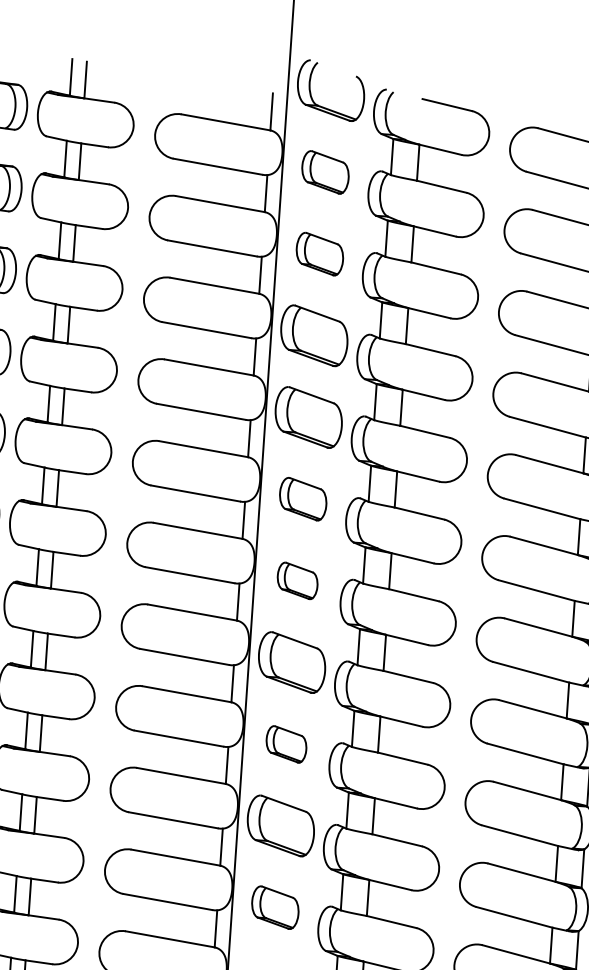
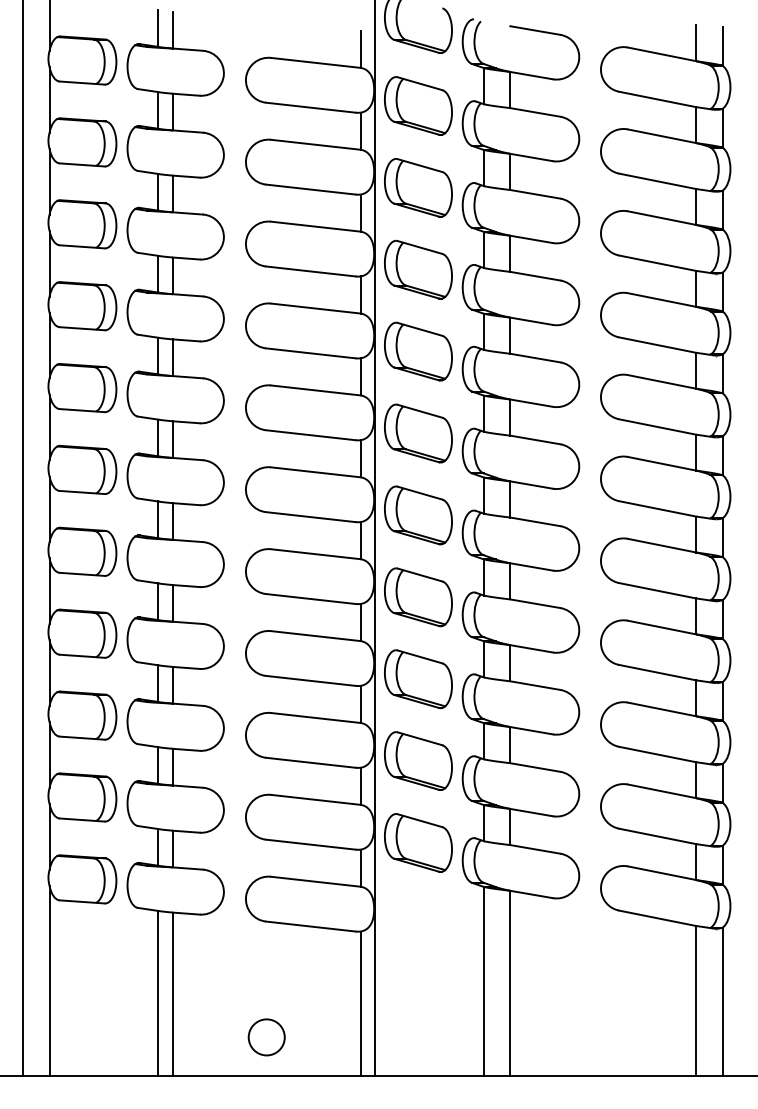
part: (325, 171) -> (418, 105), size x1.43
part: (320, 253) -> (418, 187), size x1.43
part: (303, 499) -> (418, 433), size x1.43
part: (297, 580) -> (418, 515), size x1.67
part: (286, 744) -> (418, 679), size x1.67
part: (275, 907) -> (418, 842), size x1.43

